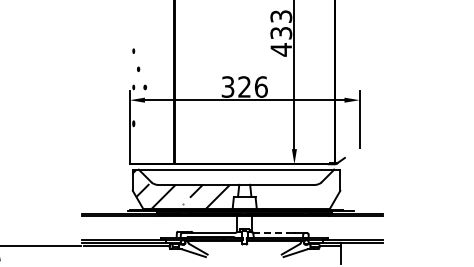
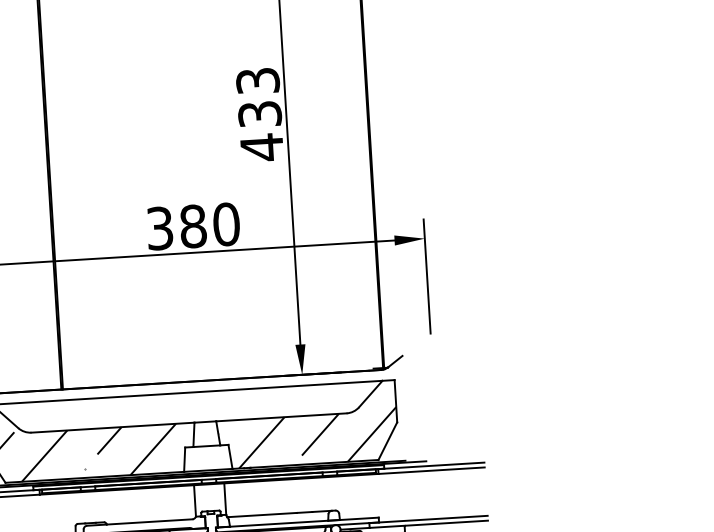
text: (252, 86) -> (208, 224), 326 -> 380
hatch: (295, 196) -> (308, 439), added
line: (270, 232) -> (262, 514), dashed -> solid

